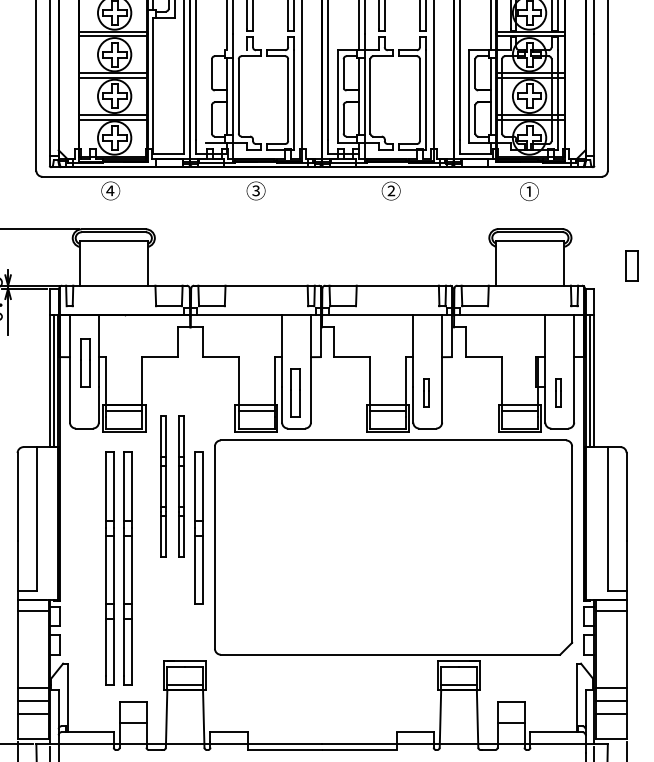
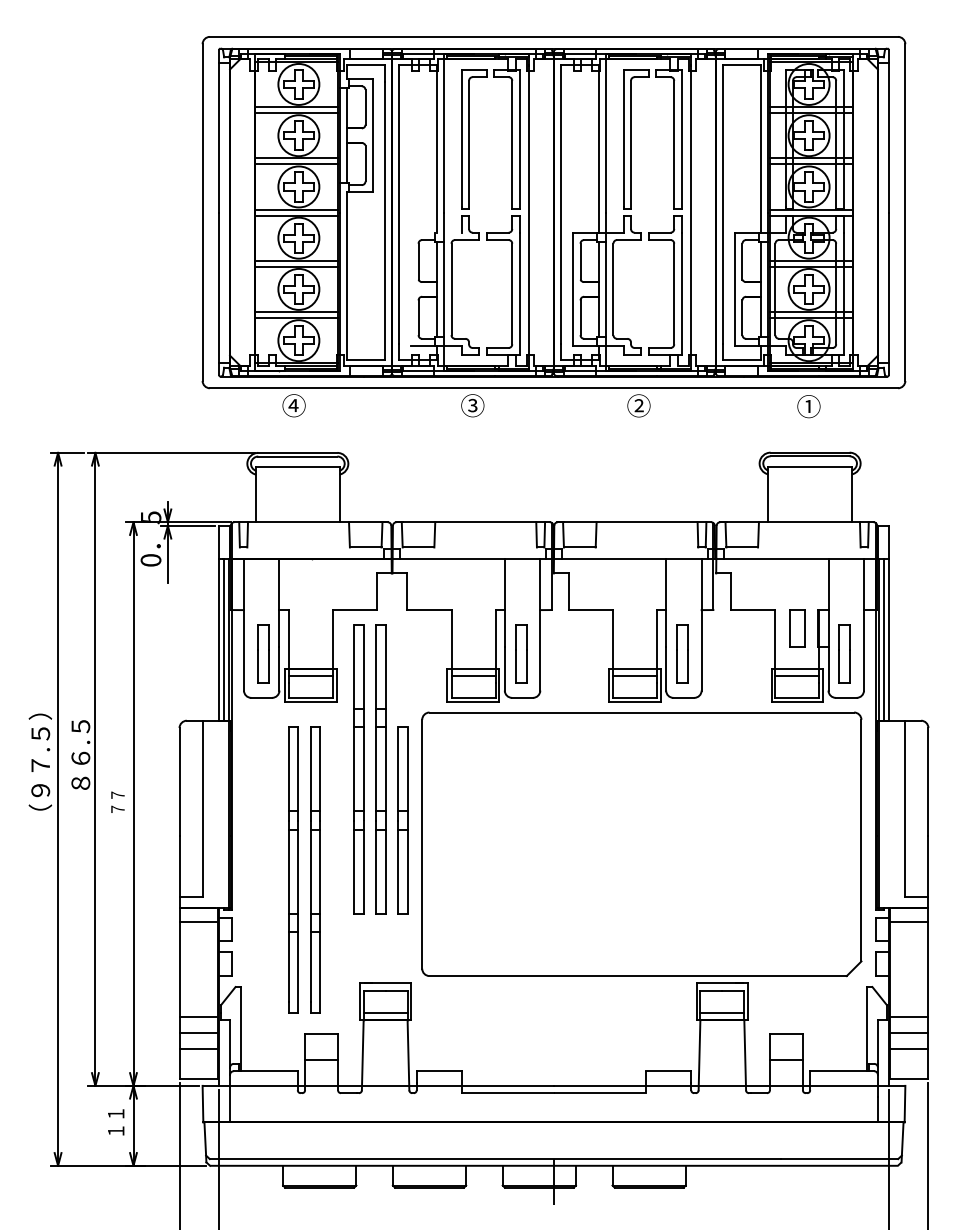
part: (632, 266) -> (797, 628), moved
part: (85, 362) -> (263, 653), moved
part: (426, 392) -> (682, 653), size x1.67
part: (558, 392) -> (844, 653), size x1.67
part: (163, 486) -> (358, 769), size x1.67
part: (181, 486) -> (380, 769), size x1.67

